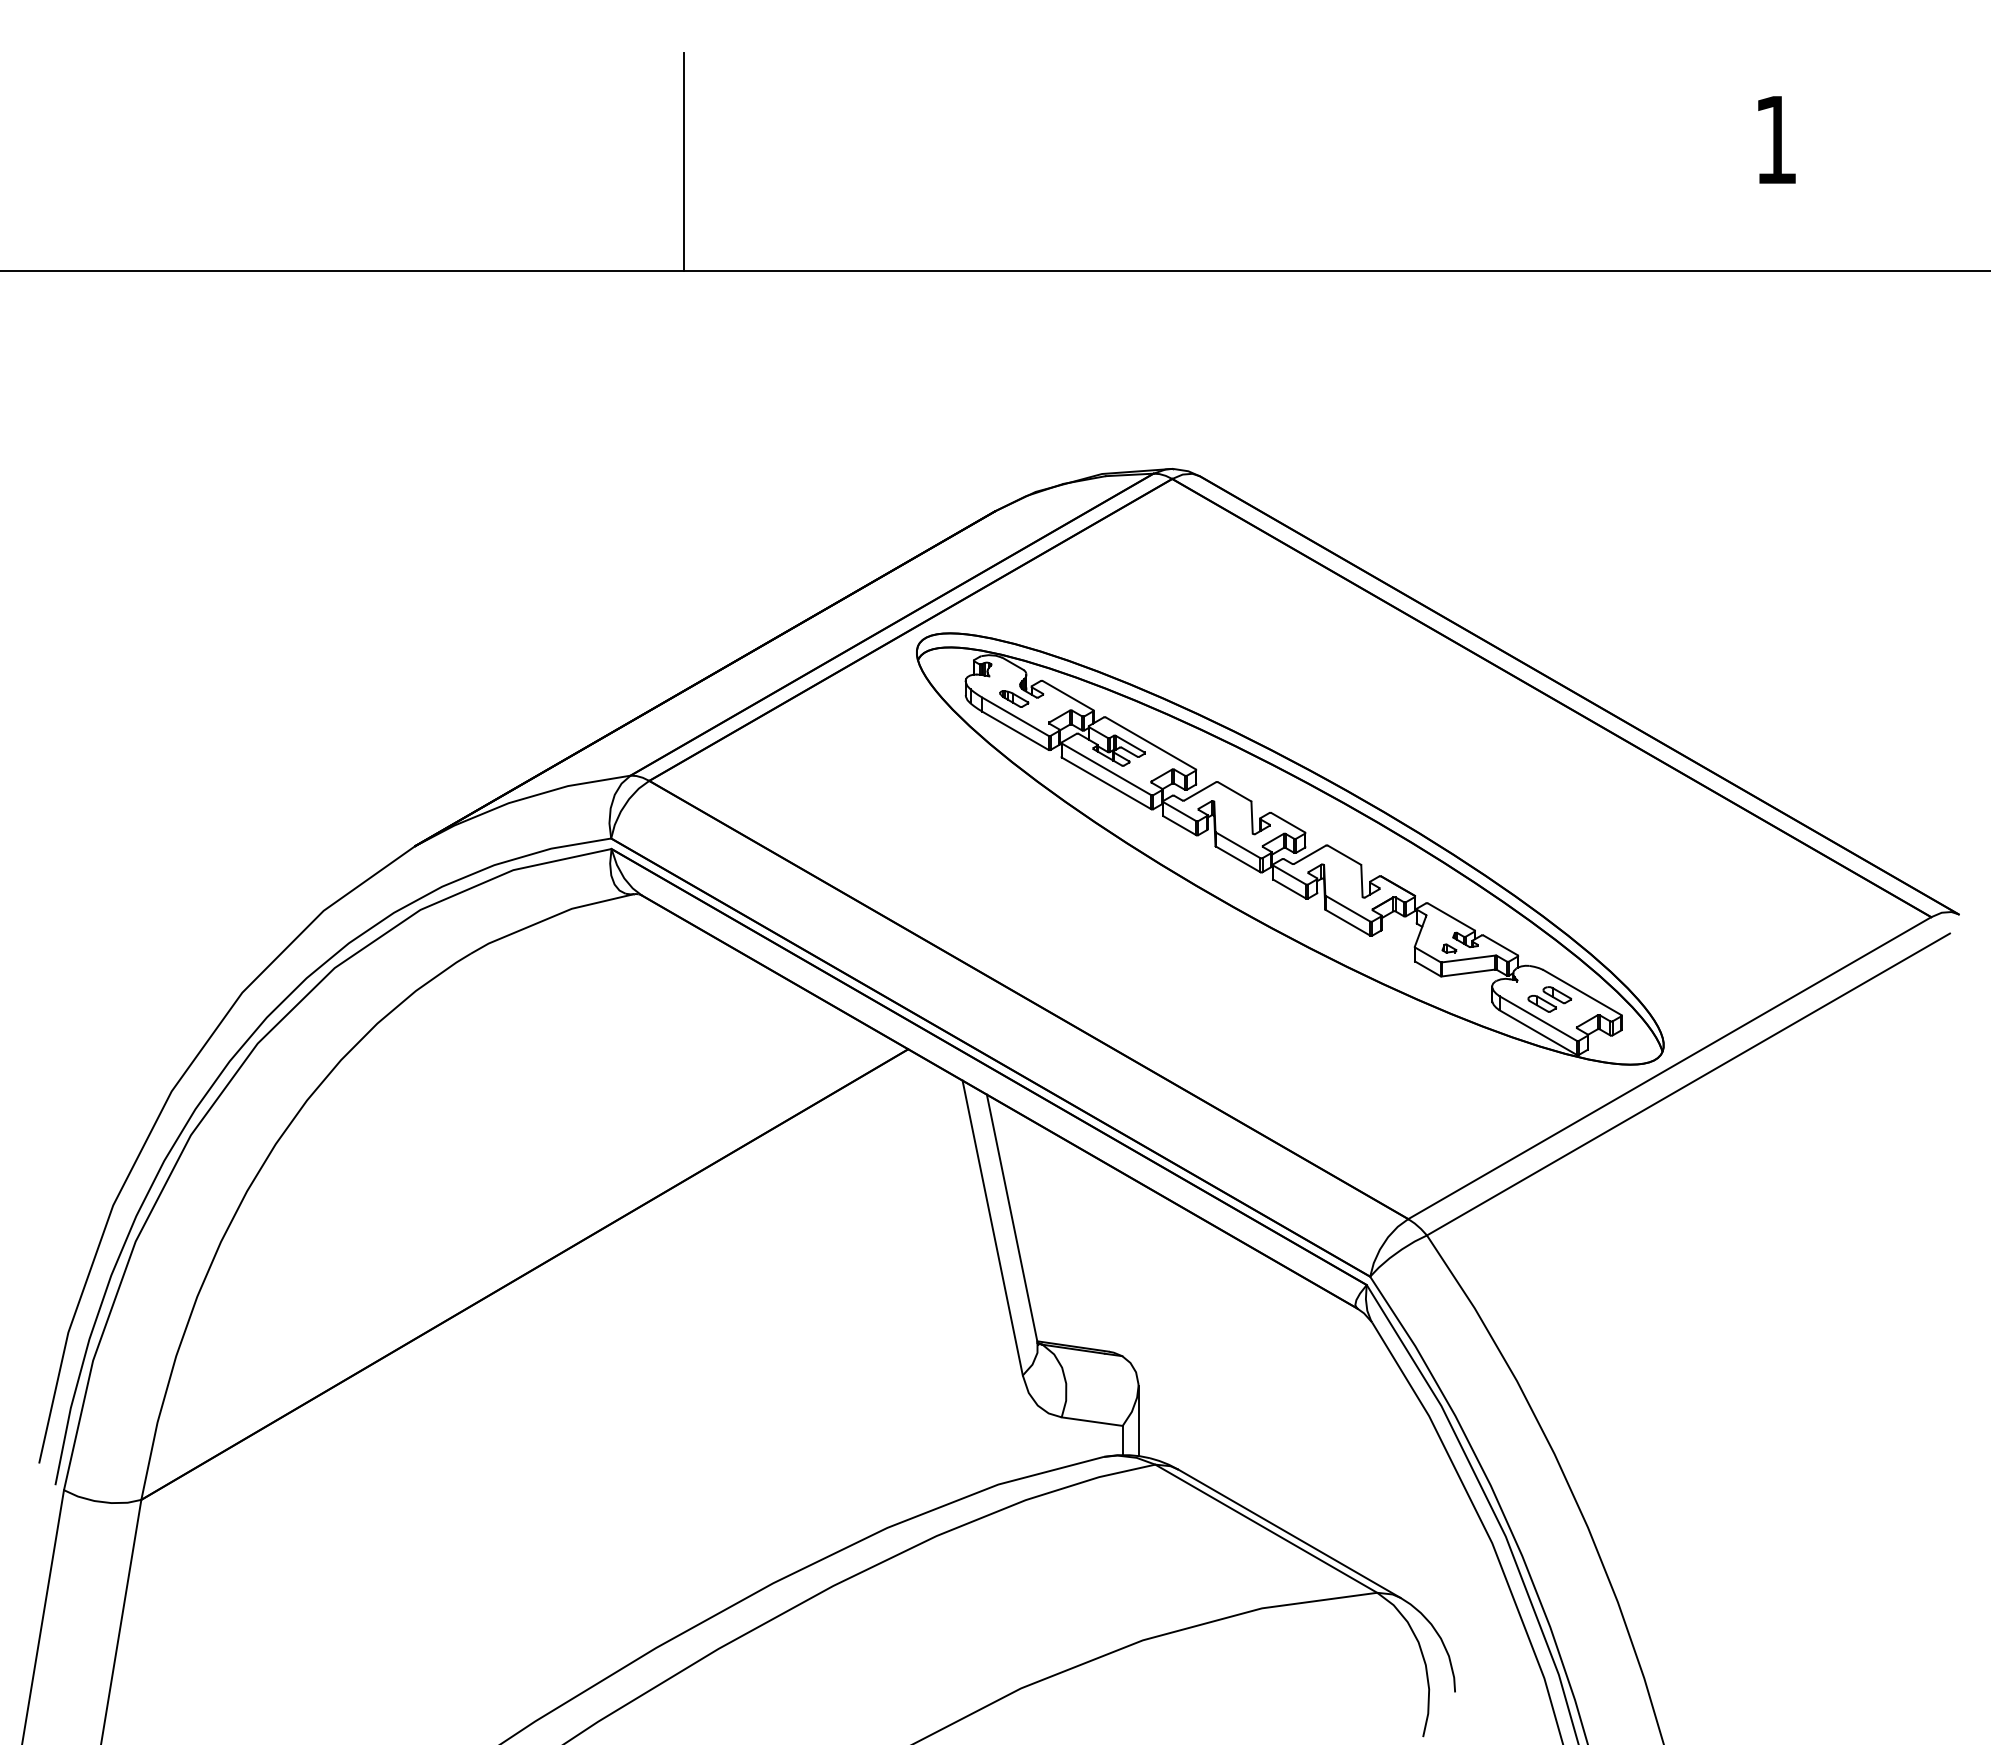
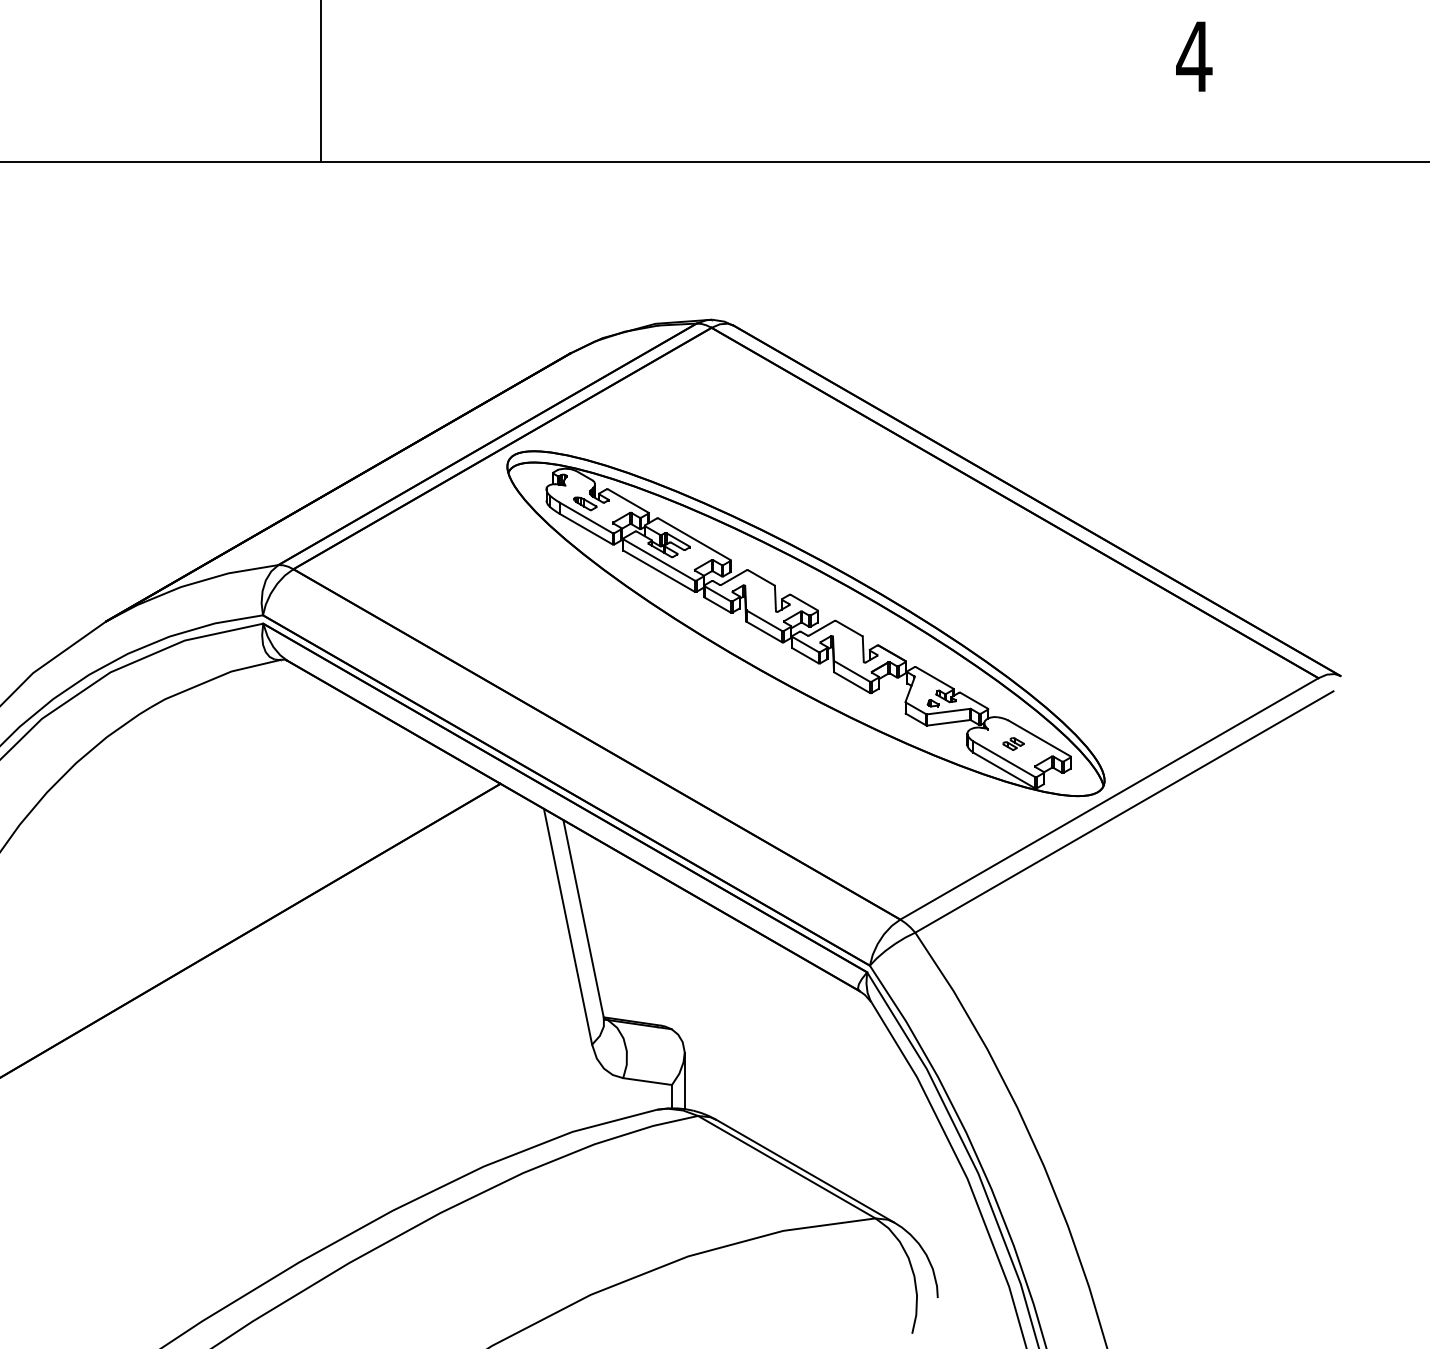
text: (1775, 139) -> (1193, 56), 1 -> 4
part: (1549, 999) -> (1013, 744), size x0.6

